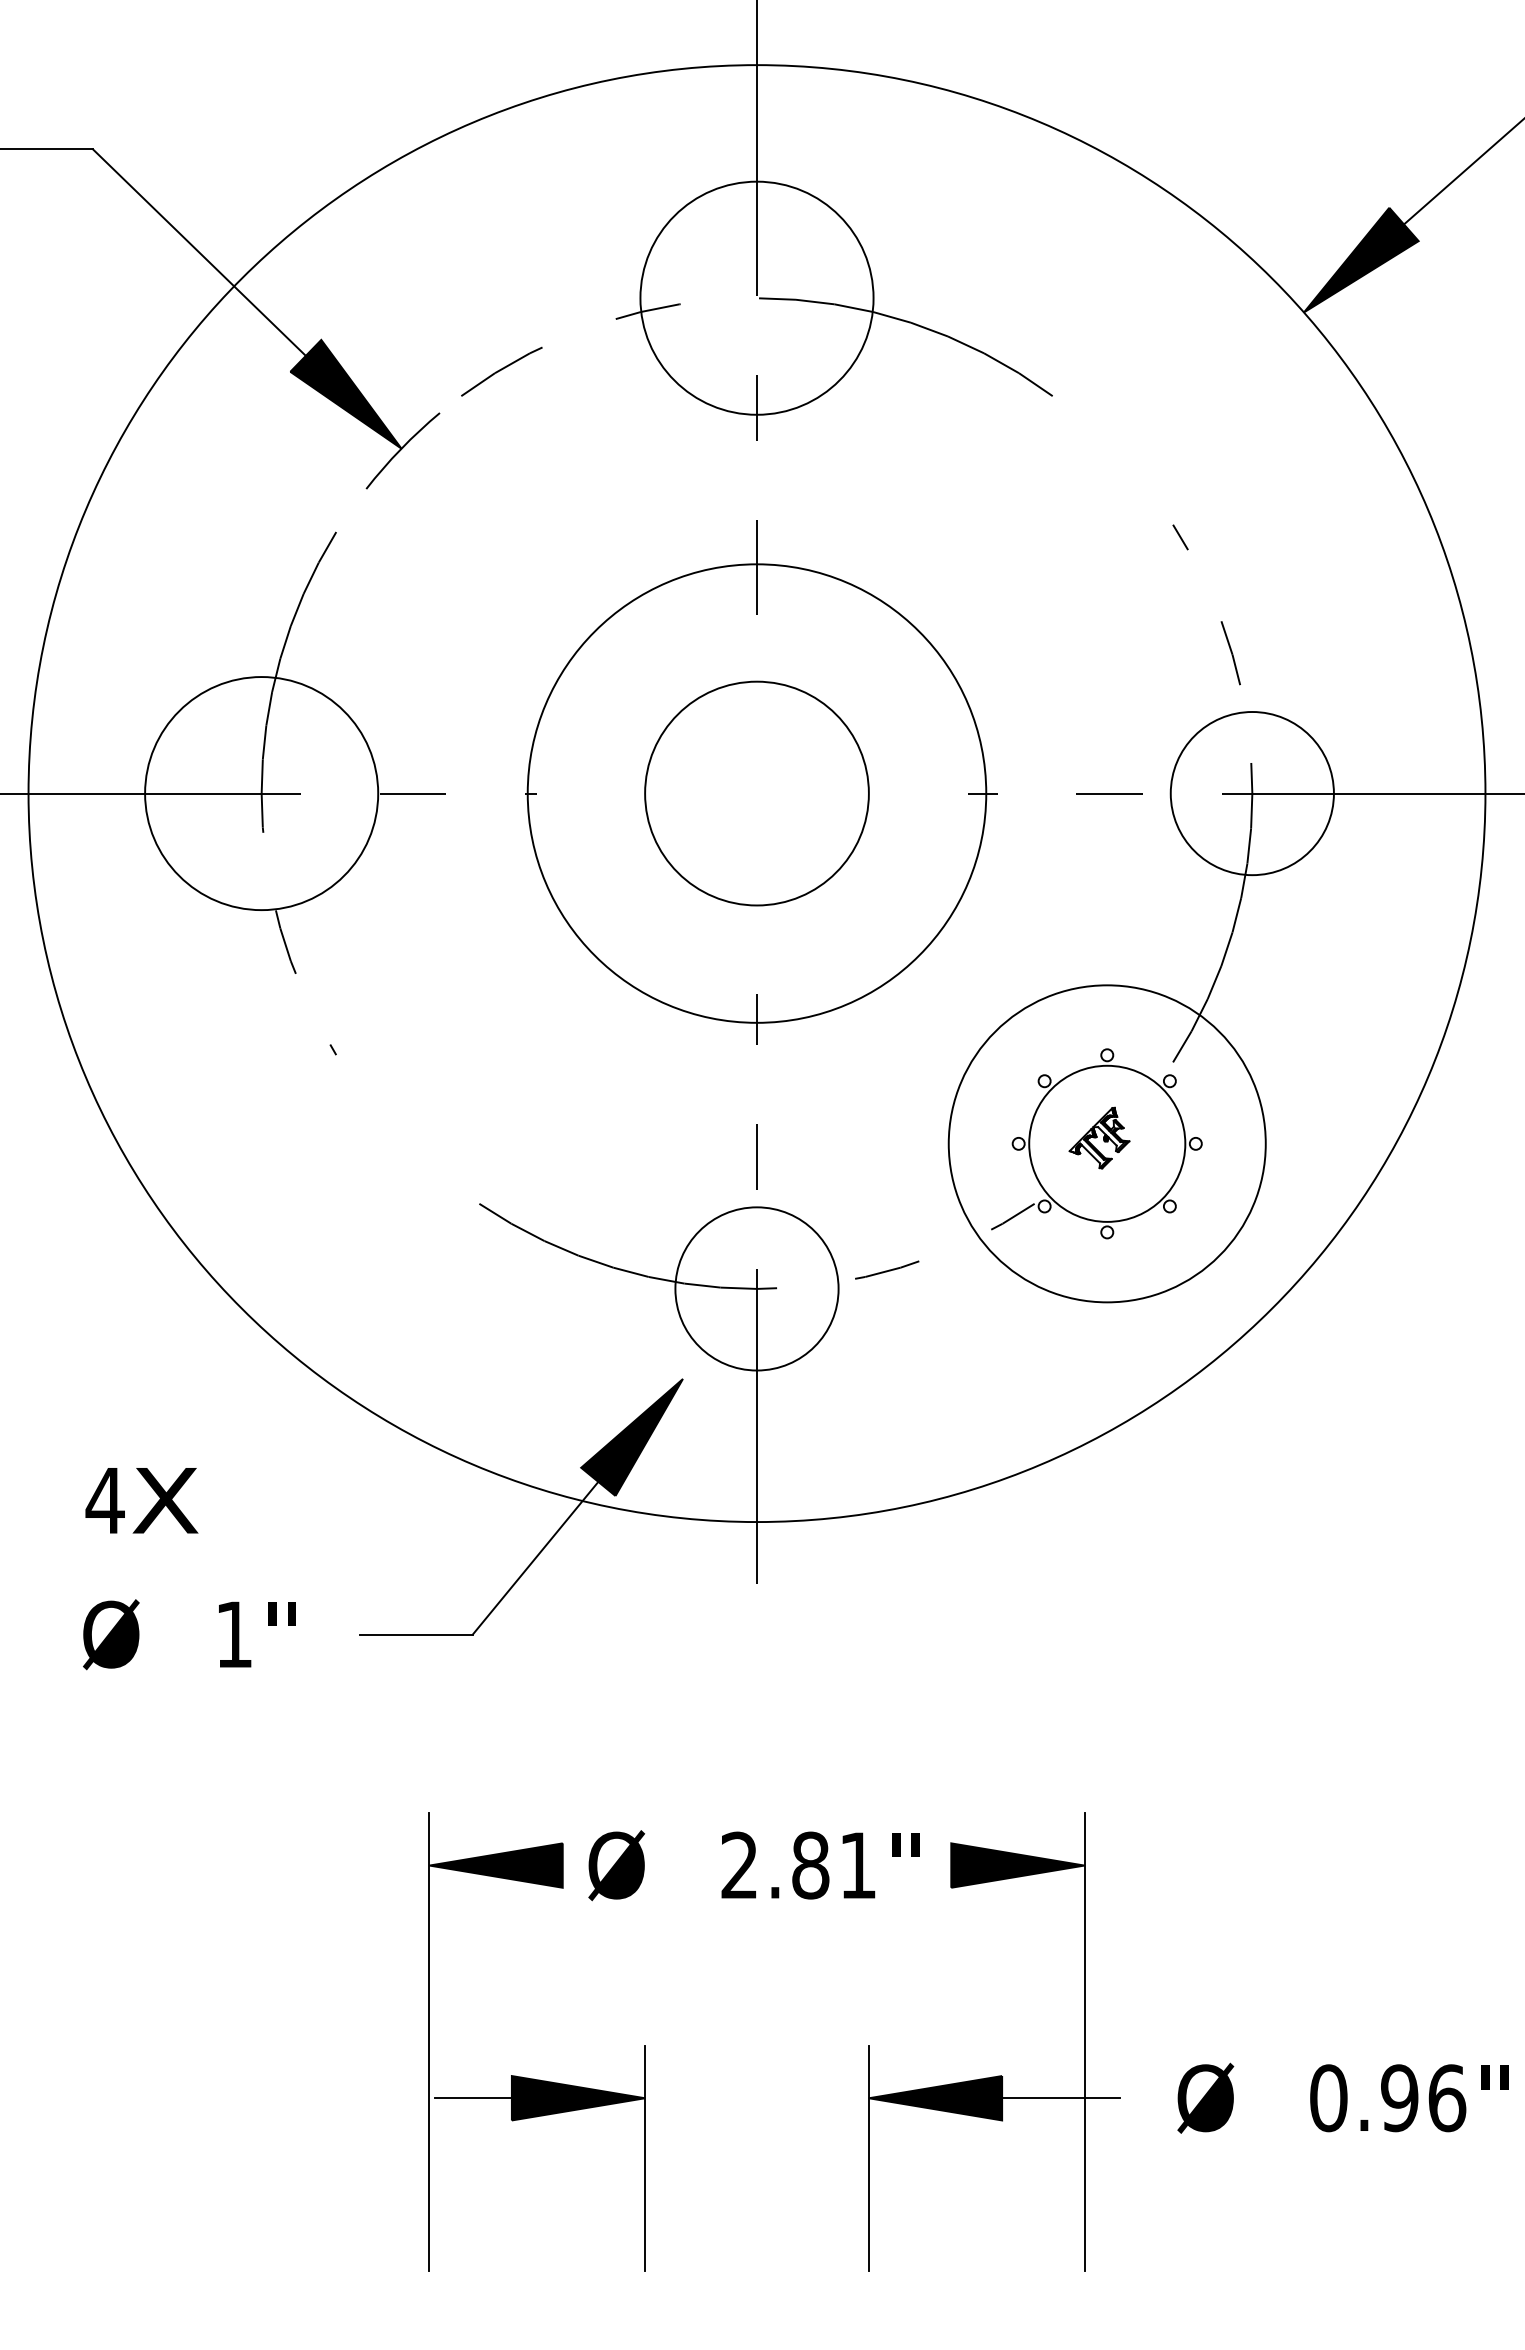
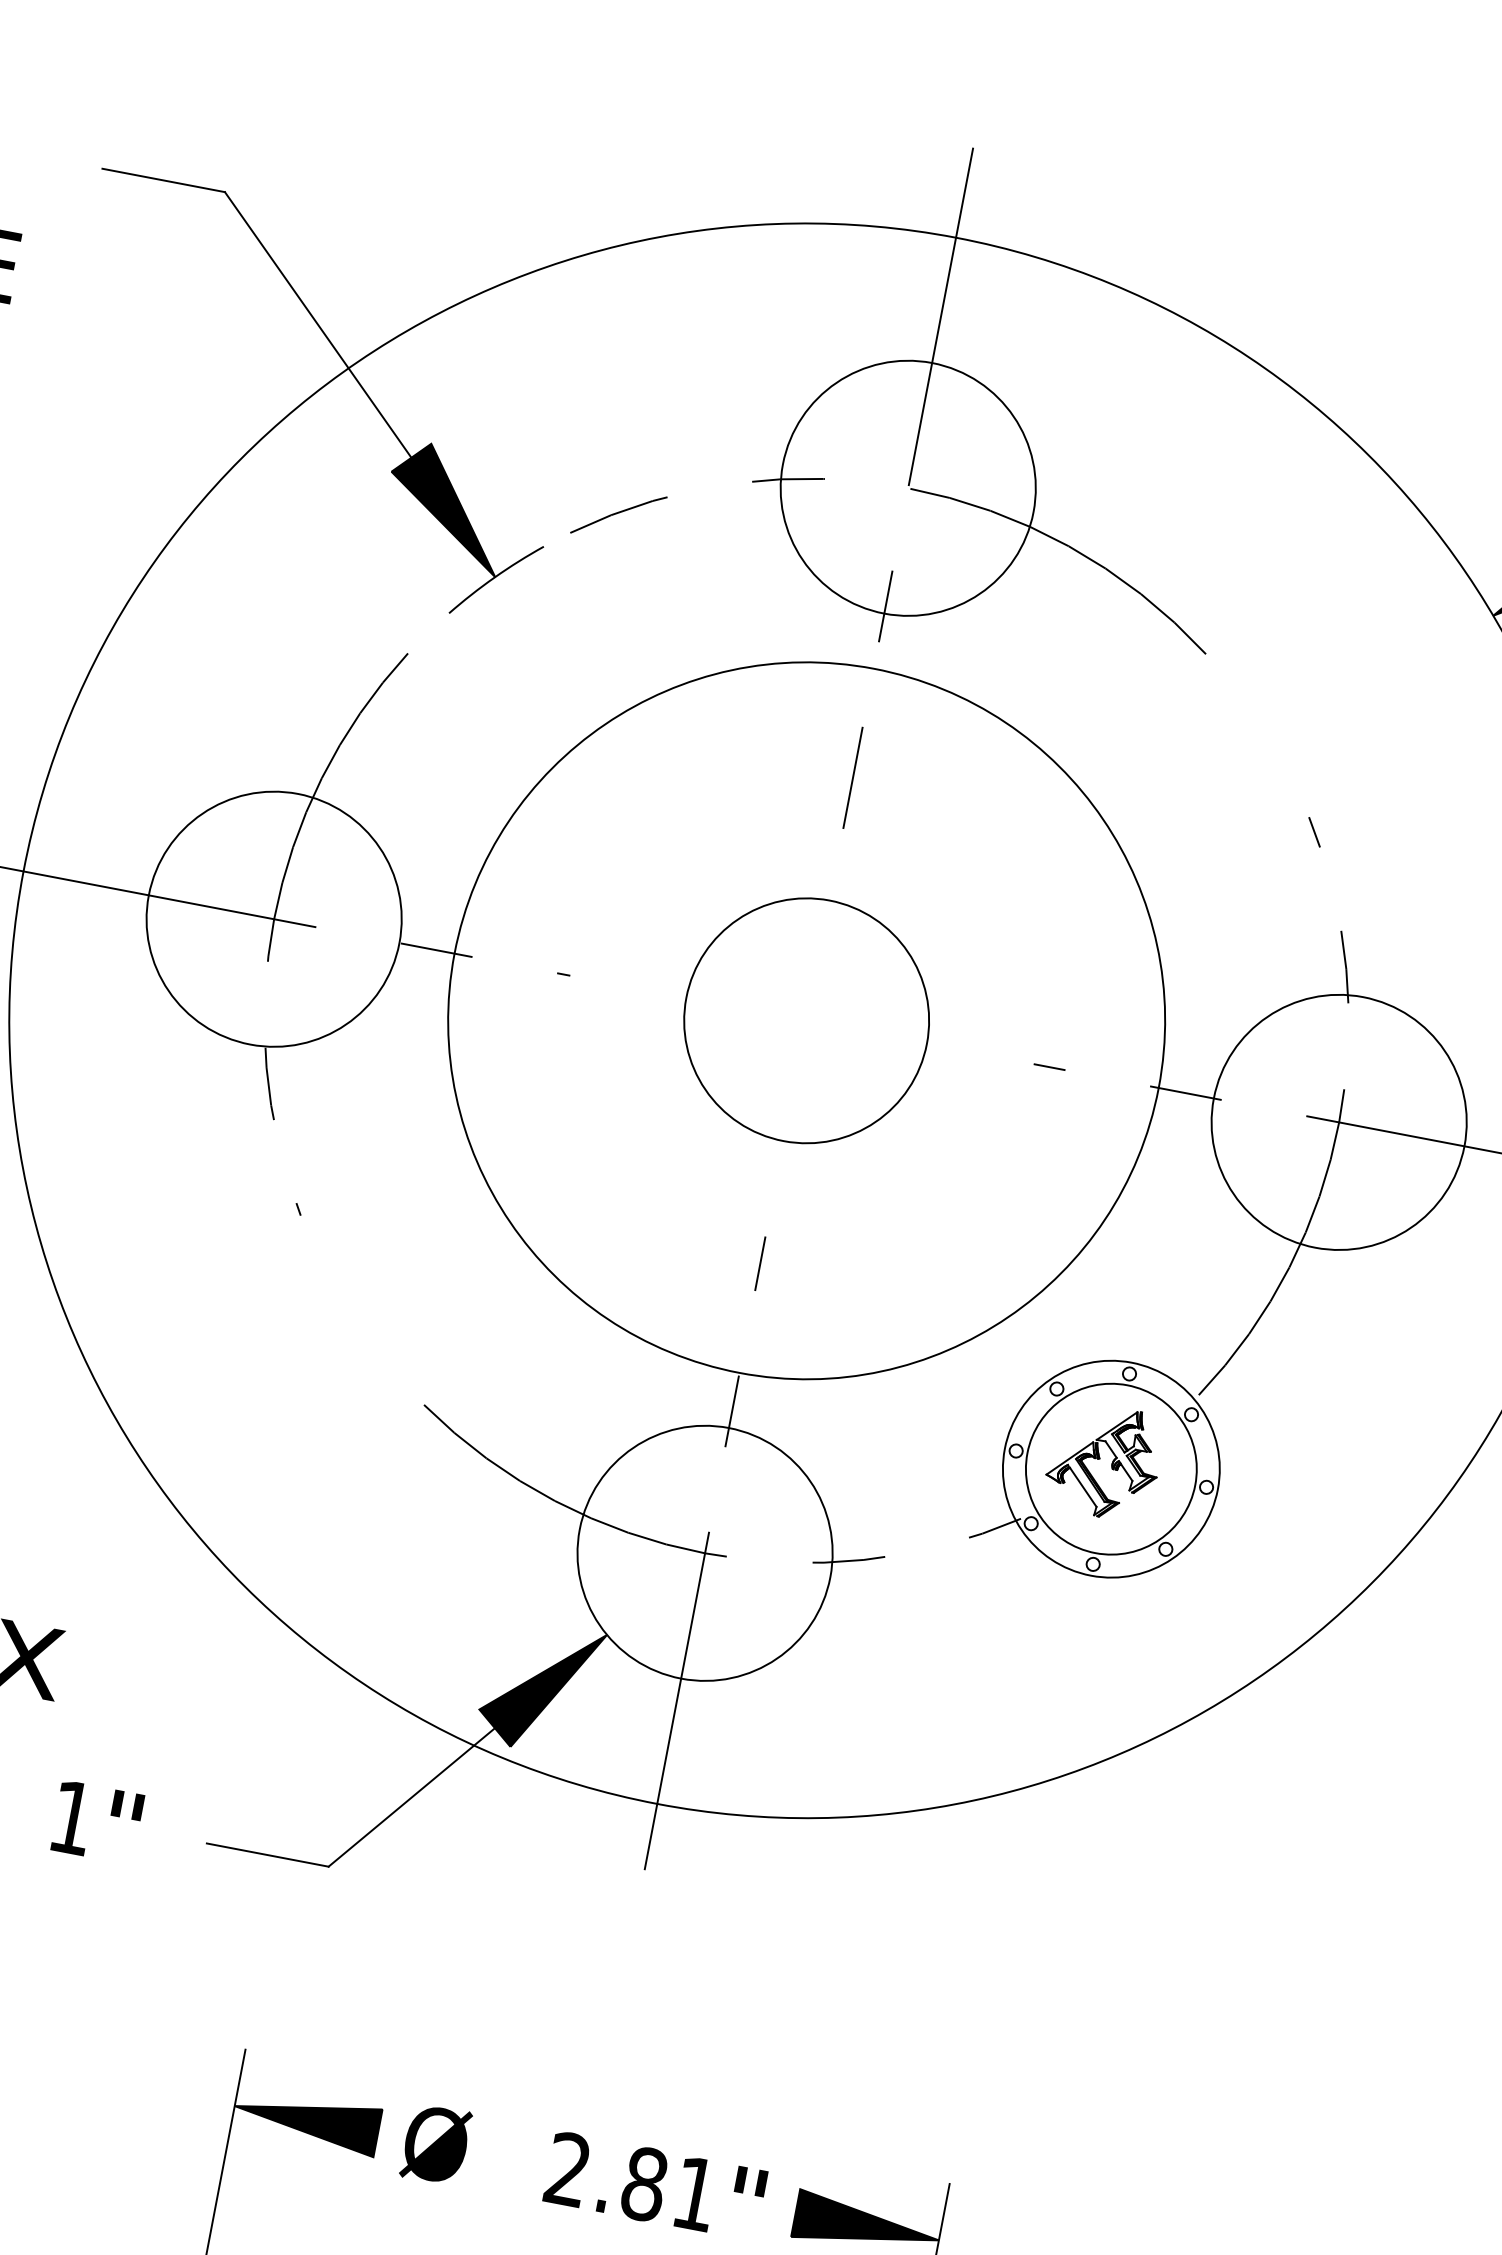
circle: (756, 793) -> (806, 1020), size x1.43
circle: (1251, 793) -> (1338, 1122), size x1.43
part: (1099, 1137) -> (1104, 1460), size x1.67
circle: (1107, 1143) -> (1111, 1468), size x0.62
circle: (756, 1288) -> (704, 1552), size x1.43

